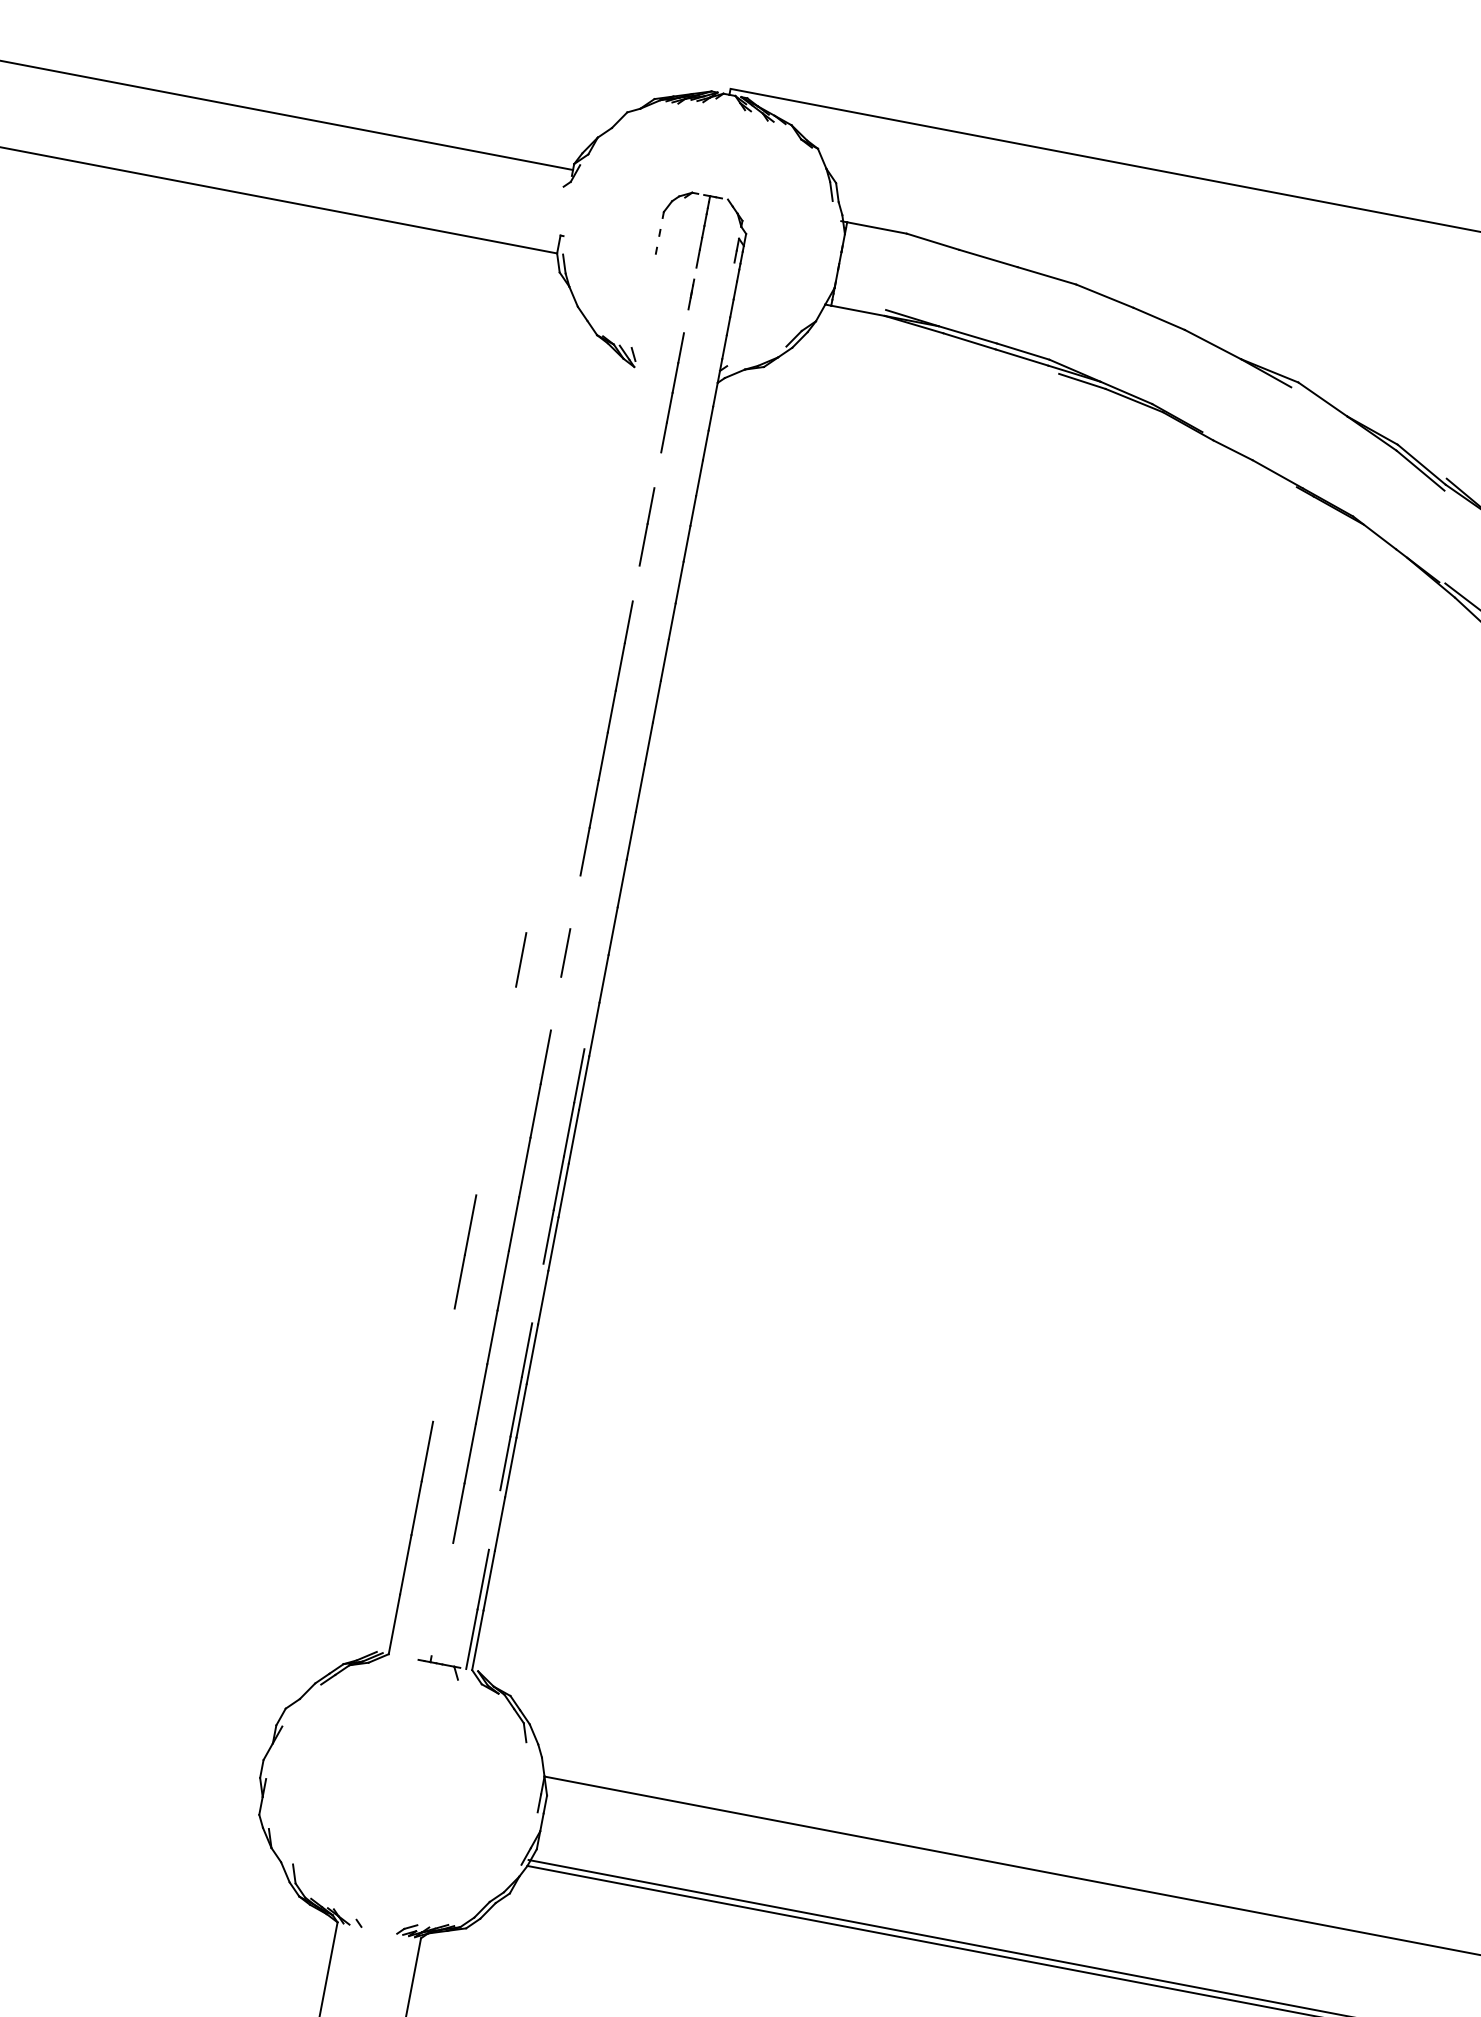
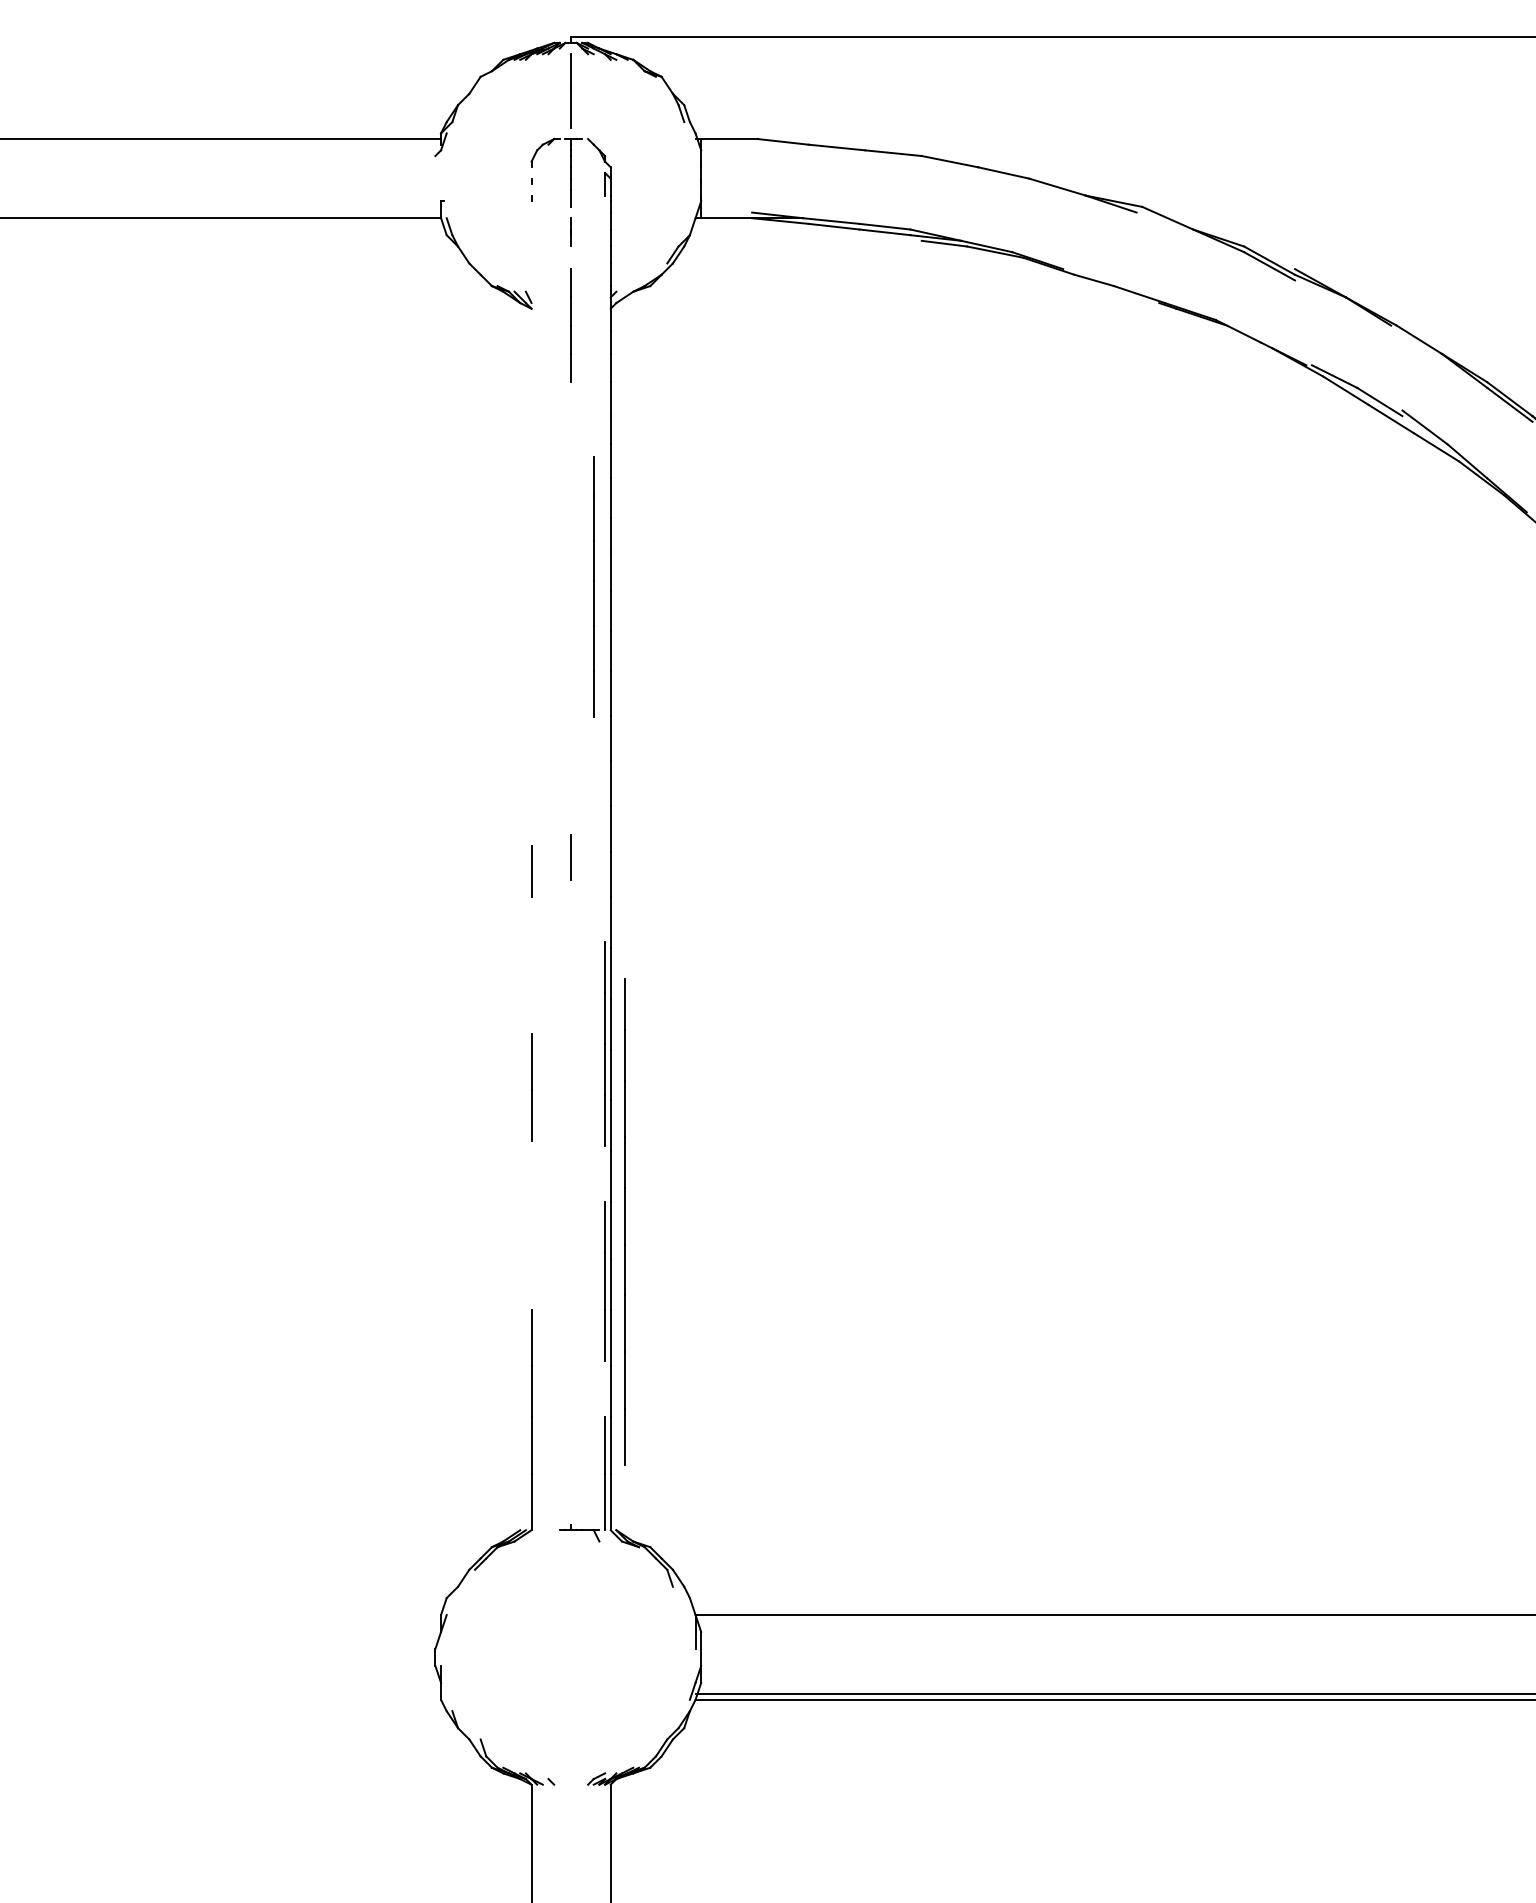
line: (646, 526) -> (570, 90), moved
line: (606, 738) -> (593, 586), moved
line: (465, 1251) -> (531, 1087), moved
line: (501, 1286) -> (624, 1221), moved

